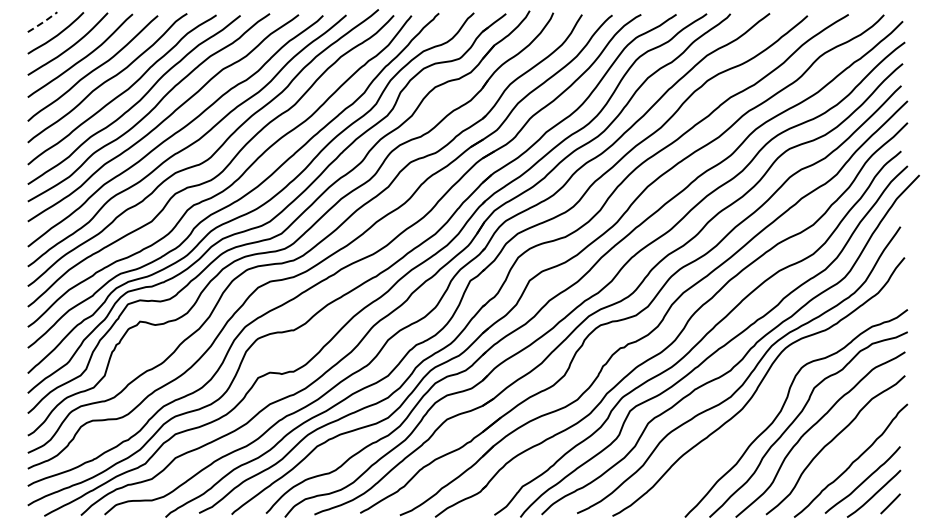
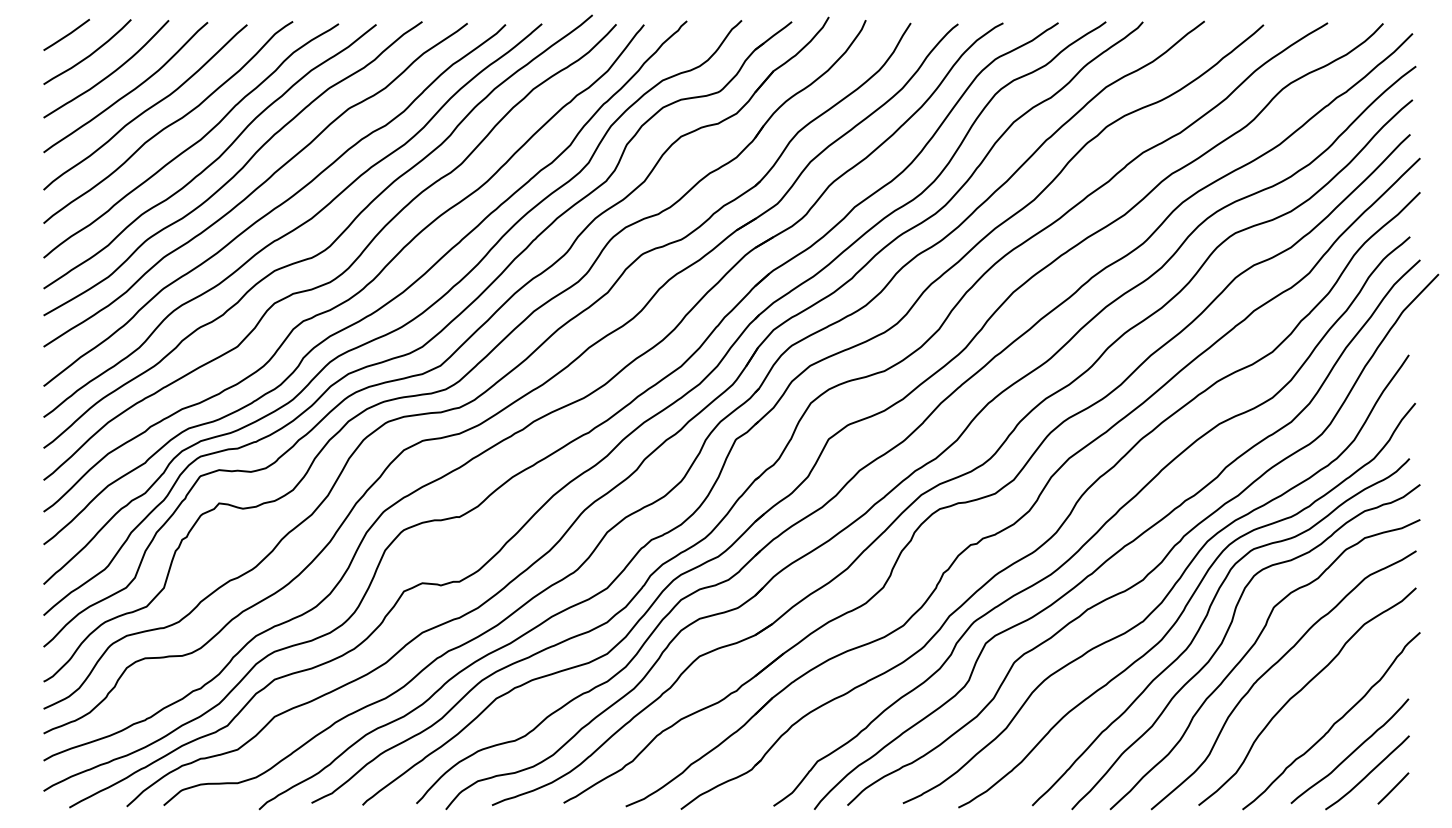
line: (42, 22) -> (66, 35), dashed -> solid
curve: (771, 395) -> (1207, 618), added

